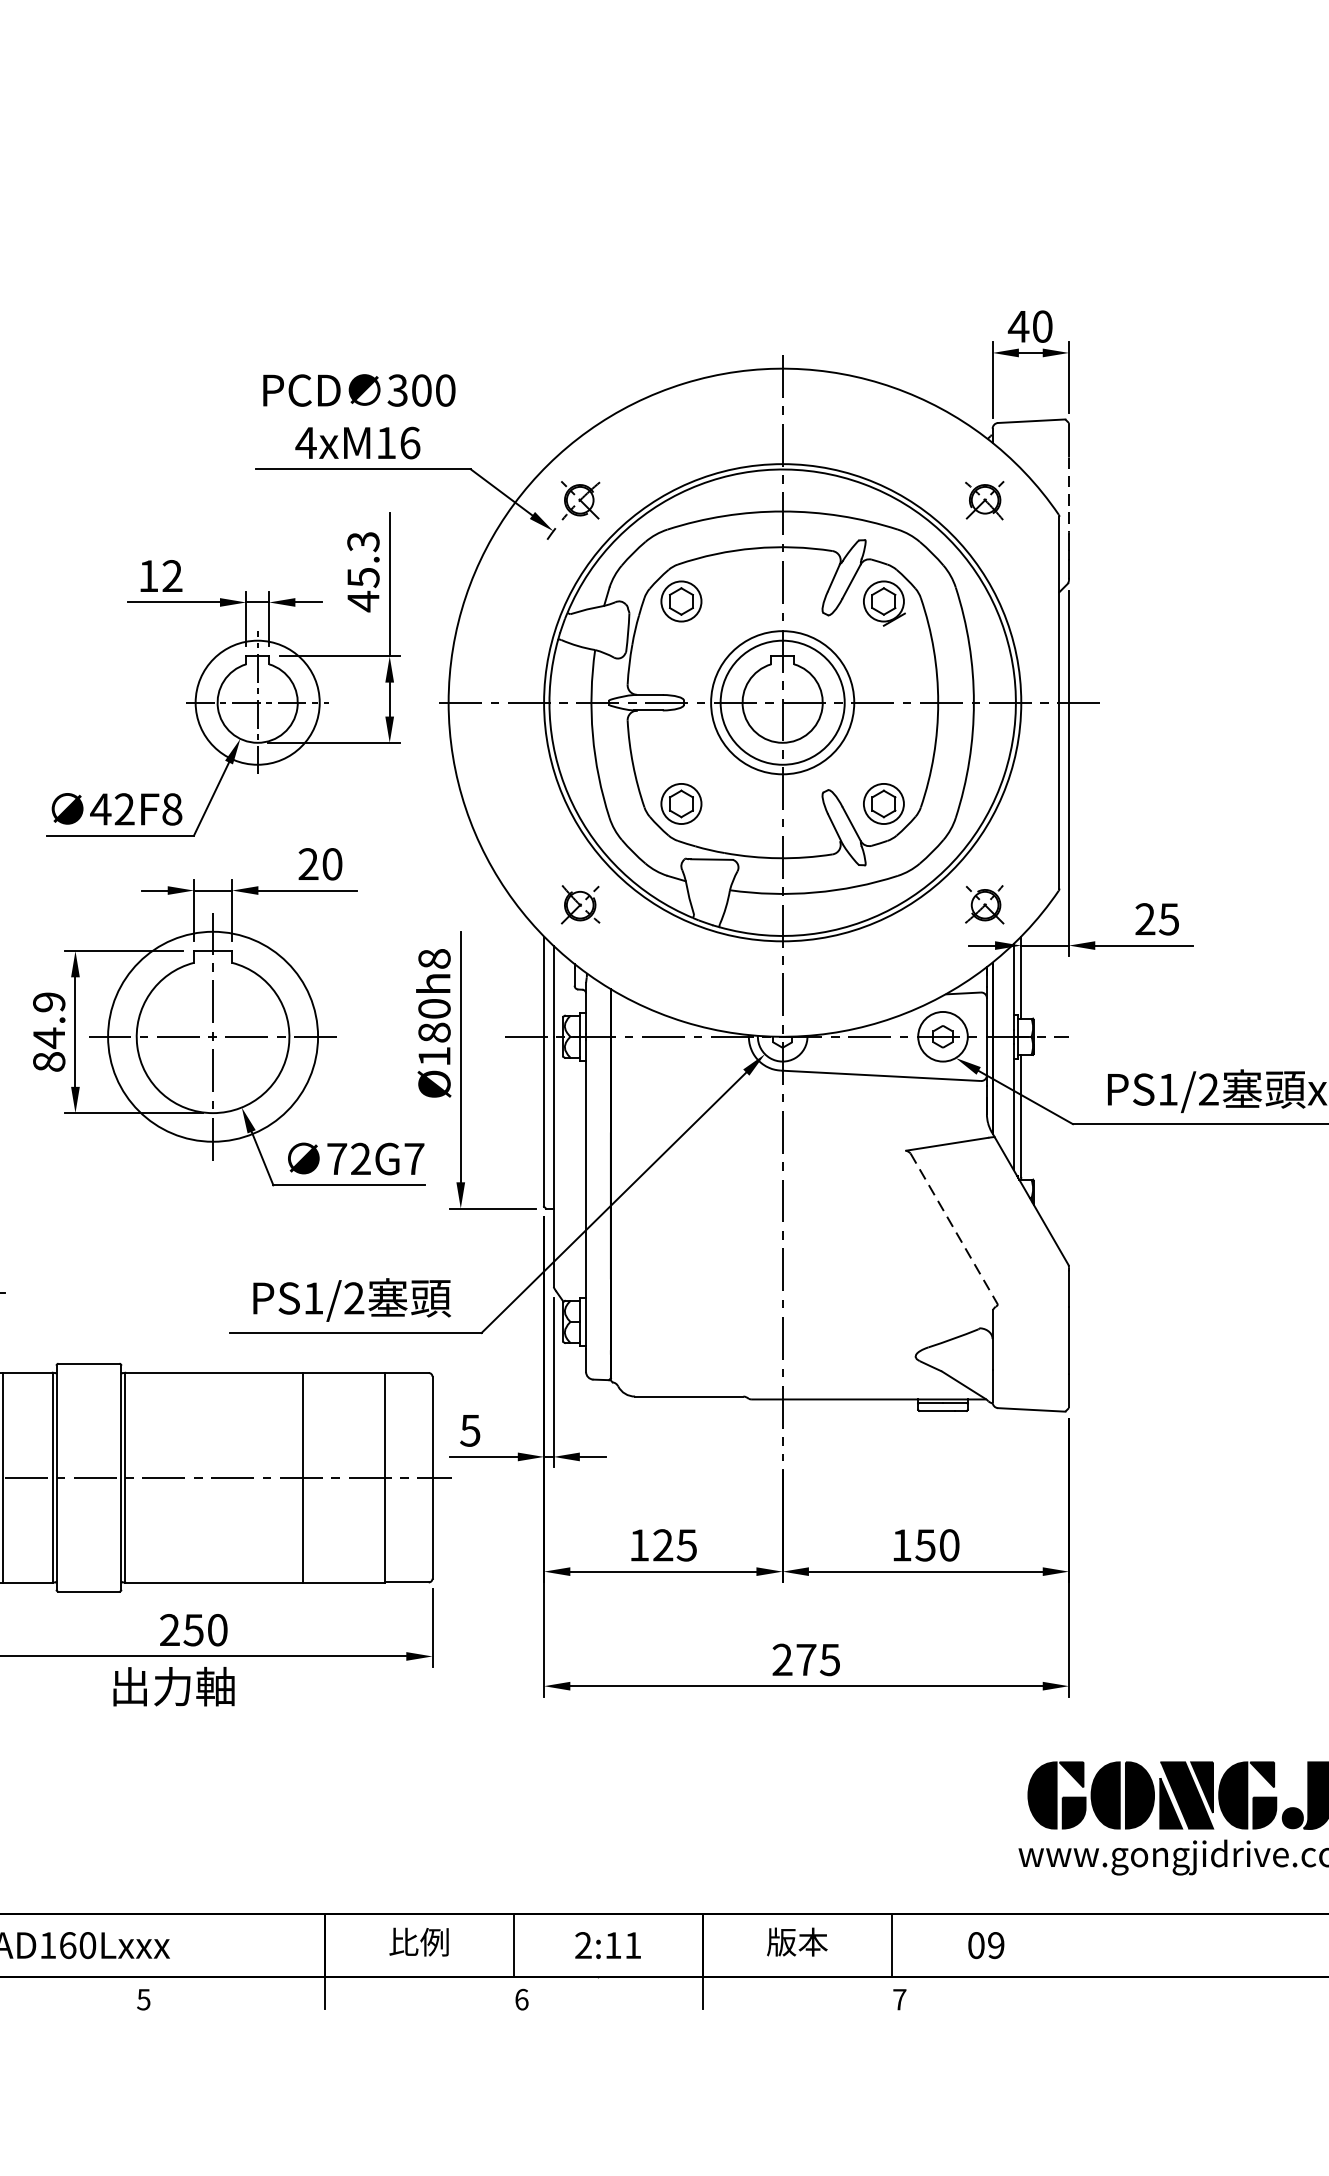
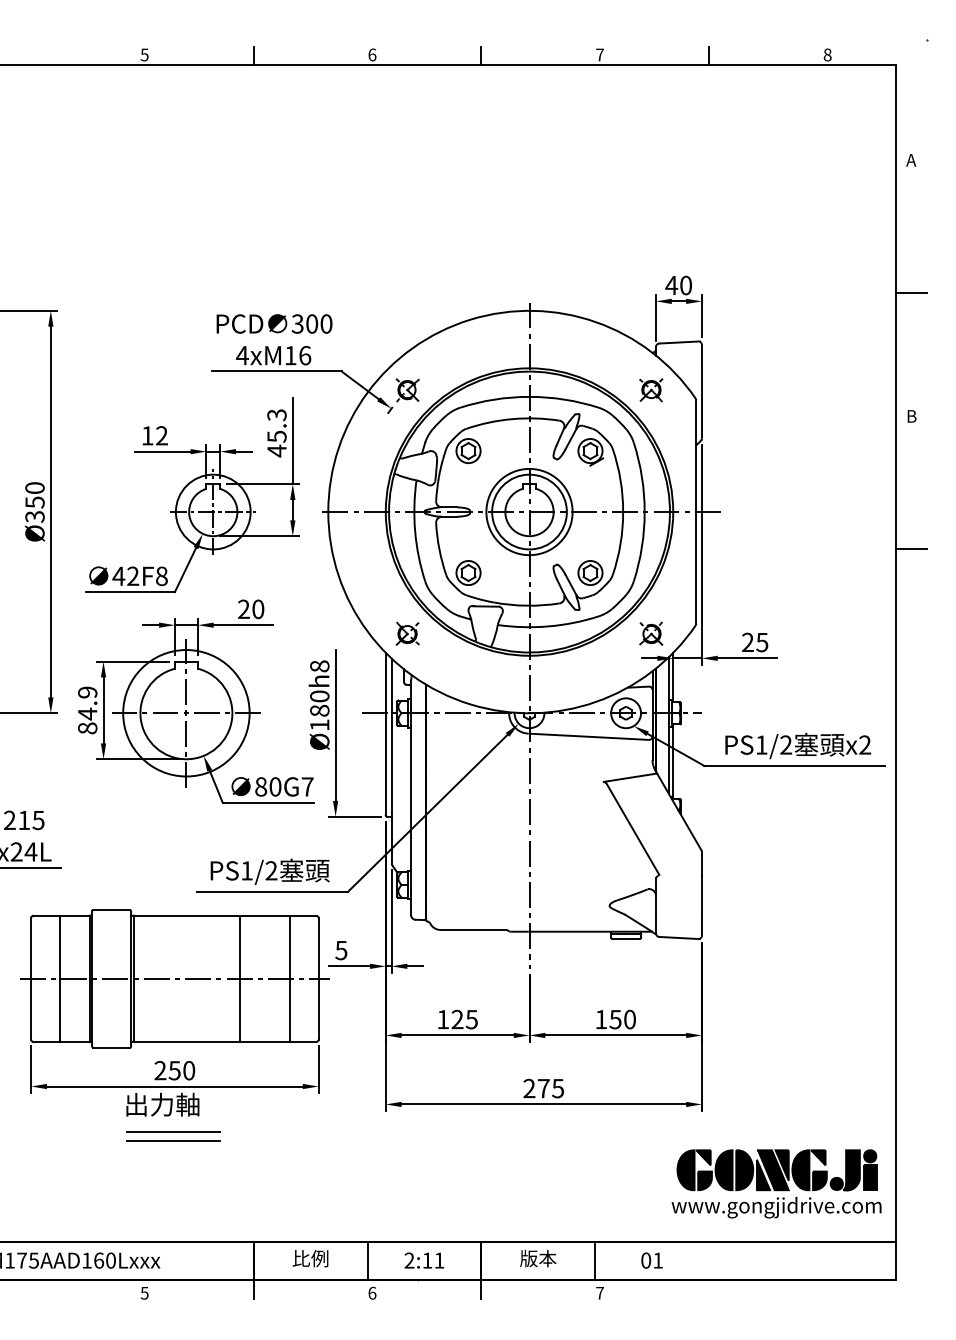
line: (1068, 495) -> (701, 387), dashed -> solid
text: (349, 1158) -> (268, 786), 72G7 -> 80G7
line: (953, 1229) -> (632, 829), dashed -> solid
line: (191, 1732) -> (173, 1132), added
line: (191, 1747) -> (173, 1141), added
text: (995, 1945) -> (657, 1260), 09 -> 01

